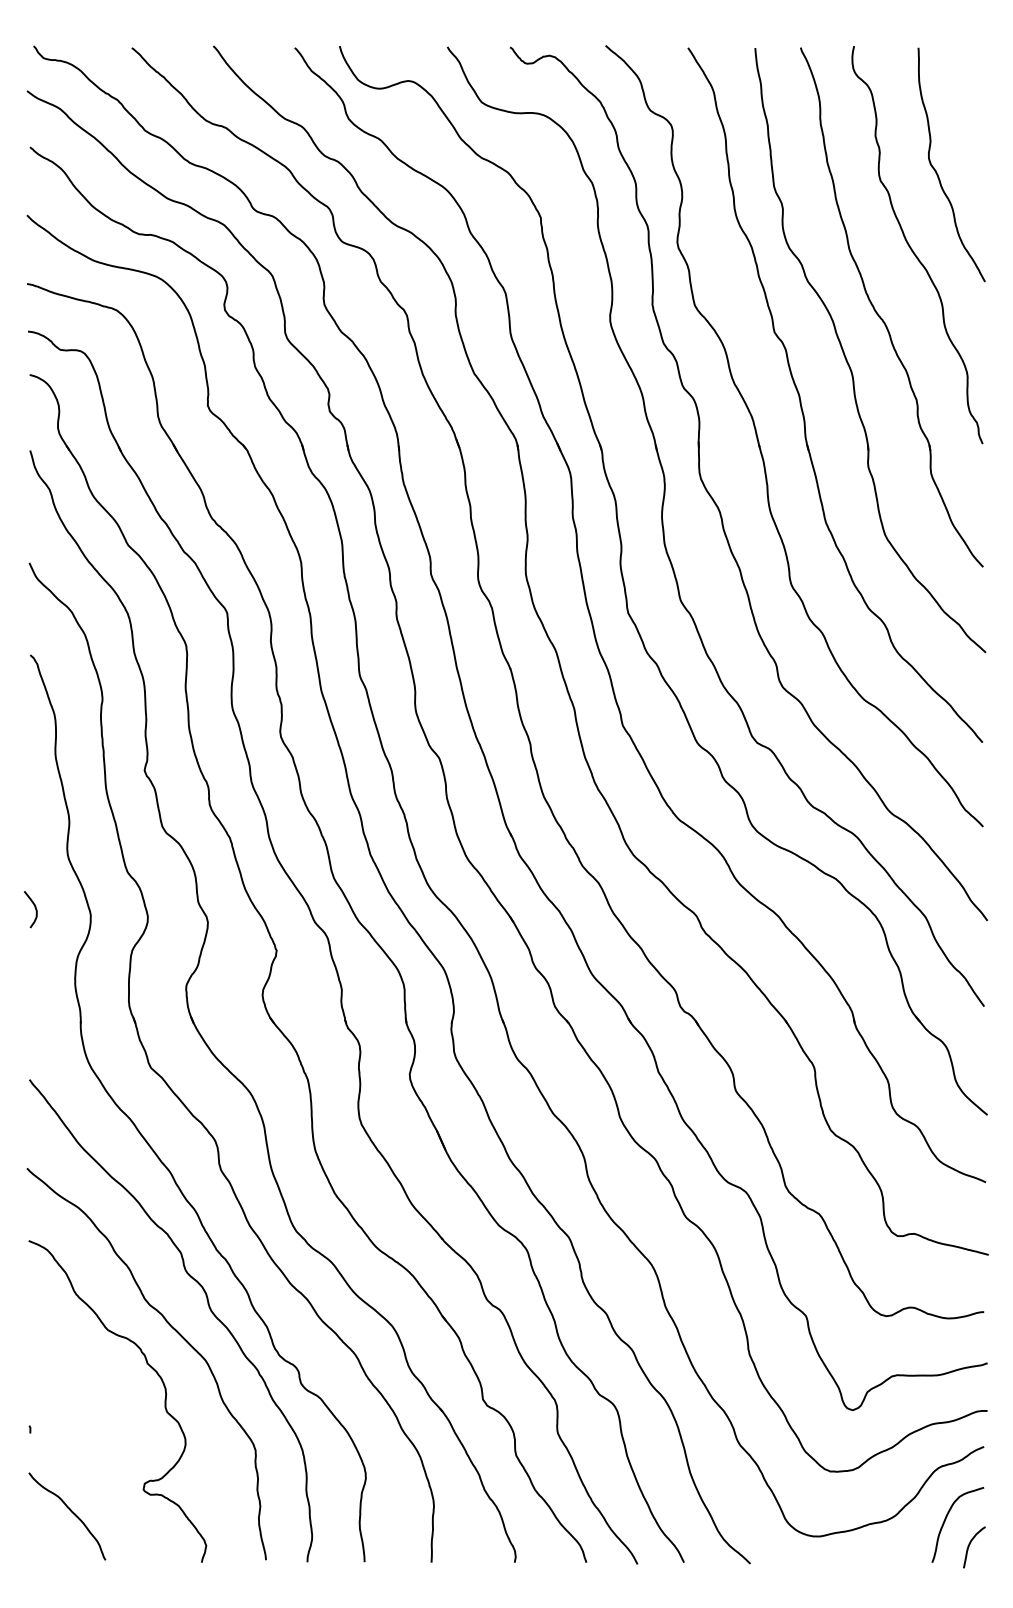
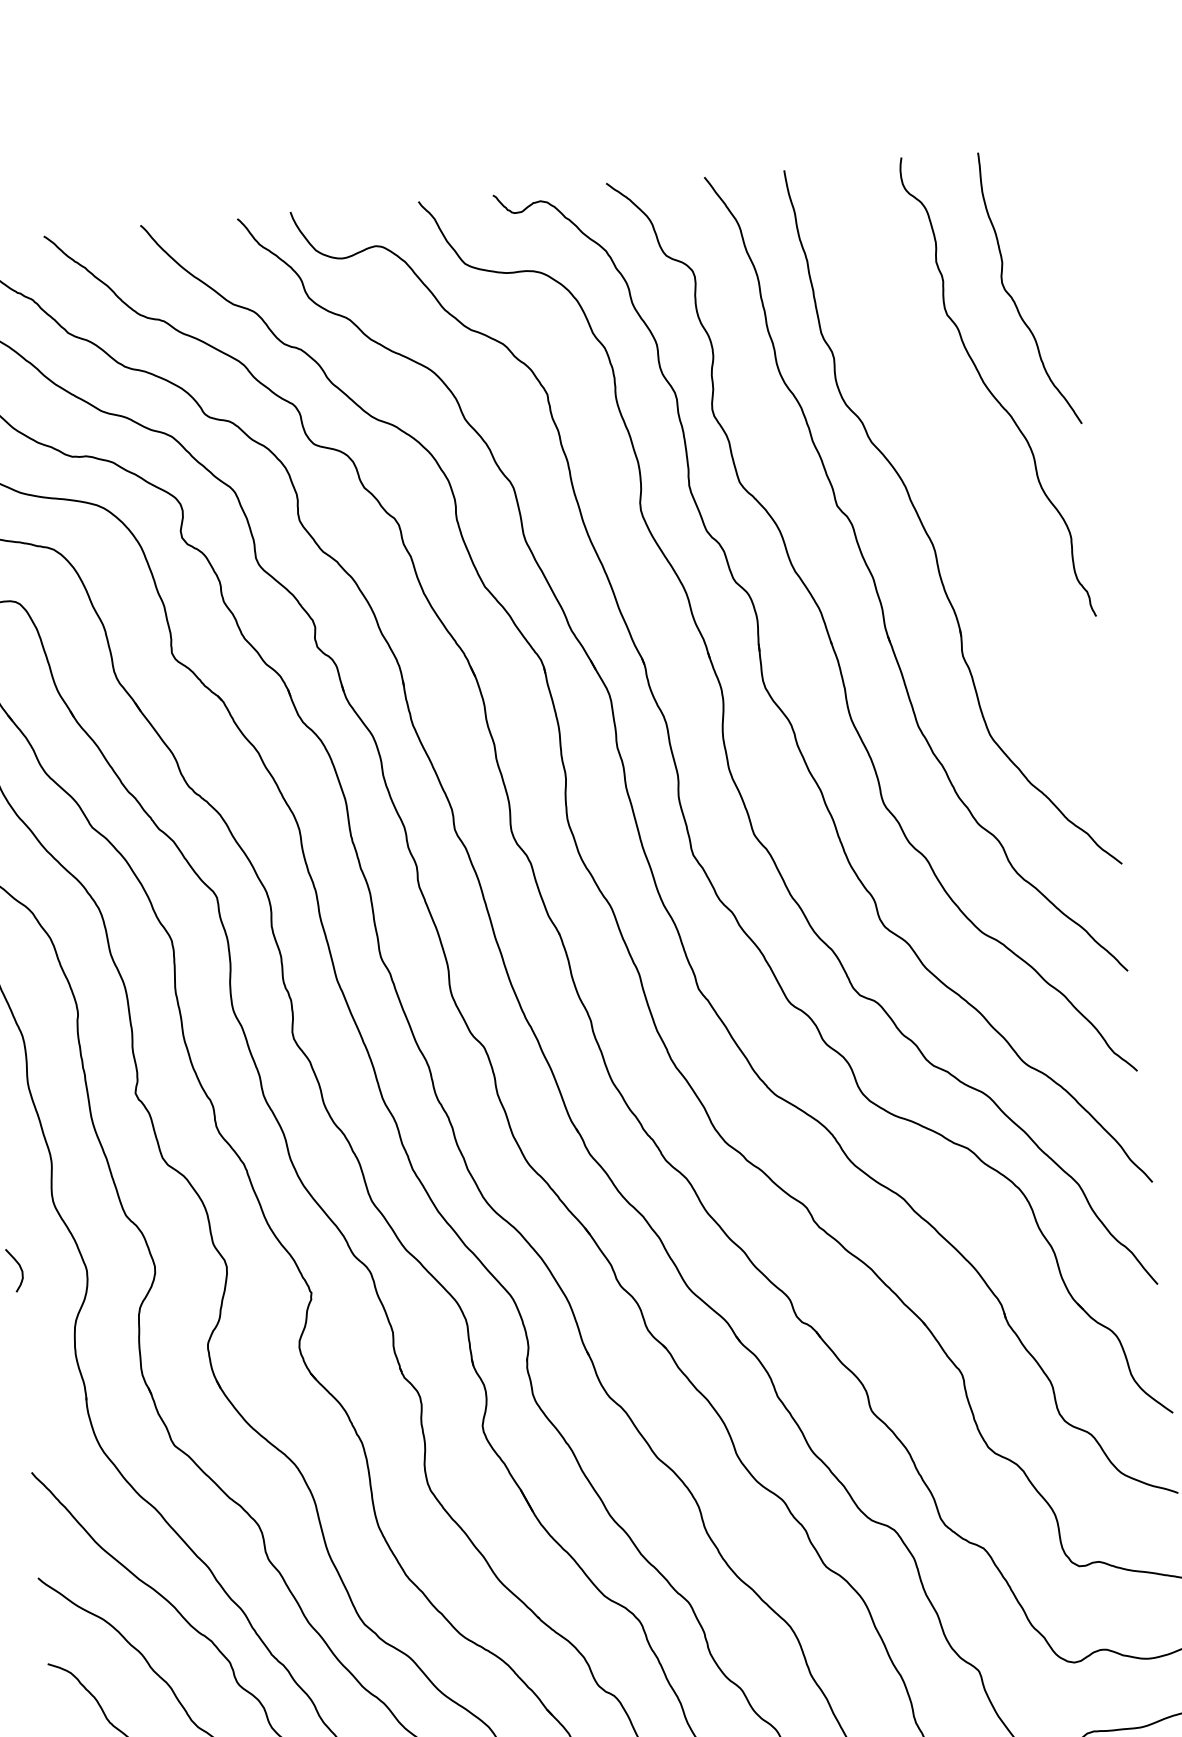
part: (881, 317) -> (962, 476), removed

